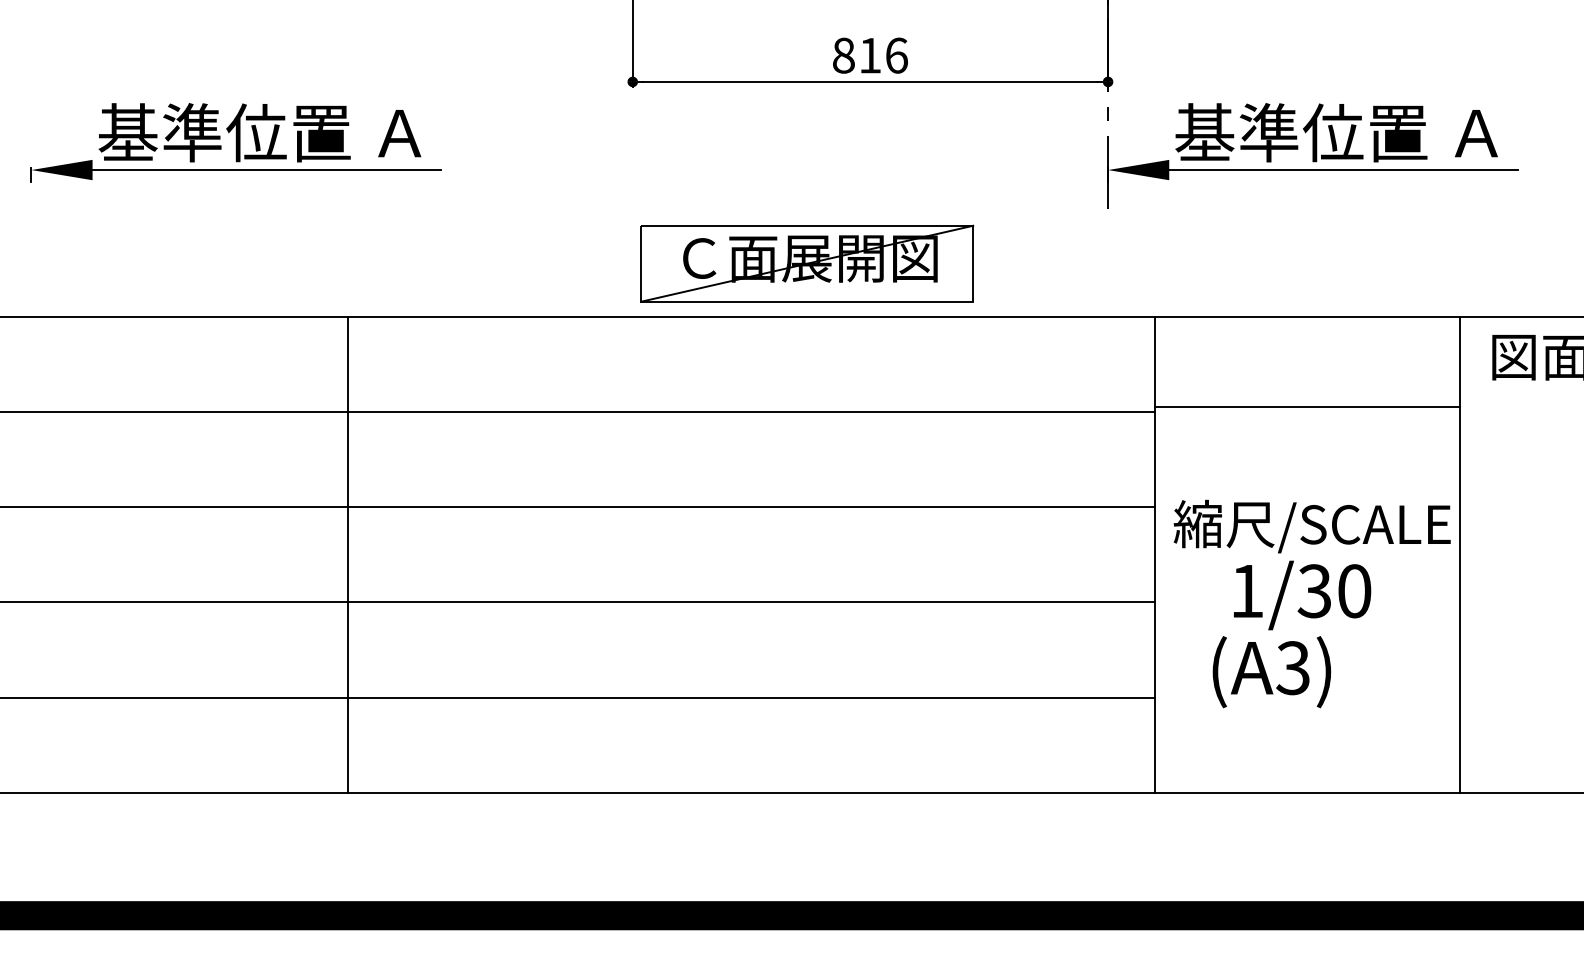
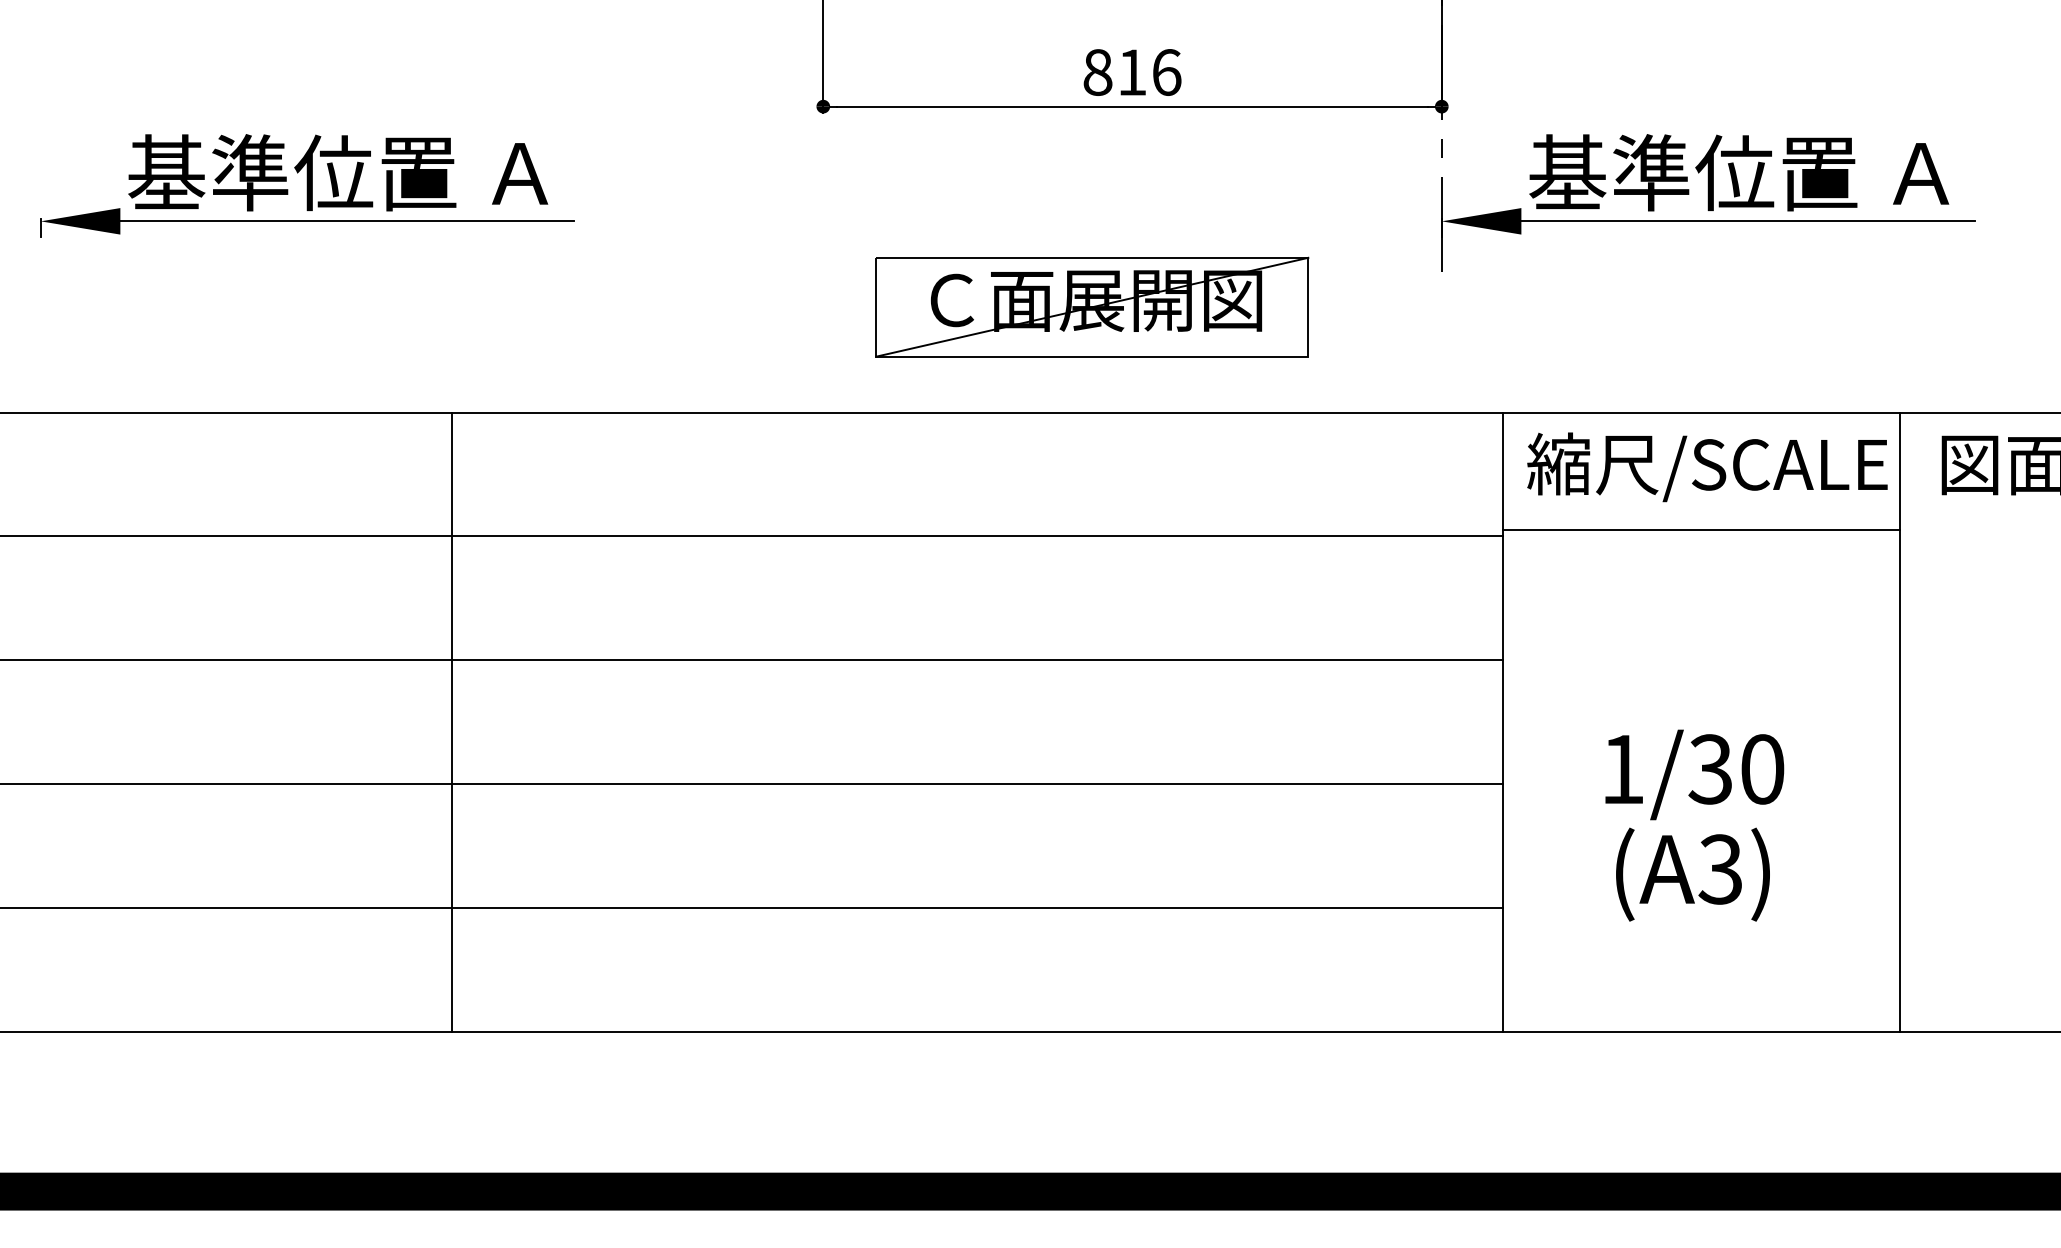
part: (807, 263) -> (1092, 306), moved
text: (1312, 526) -> (1707, 467), moved
text: (1271, 672) -> (1692, 874), moved

